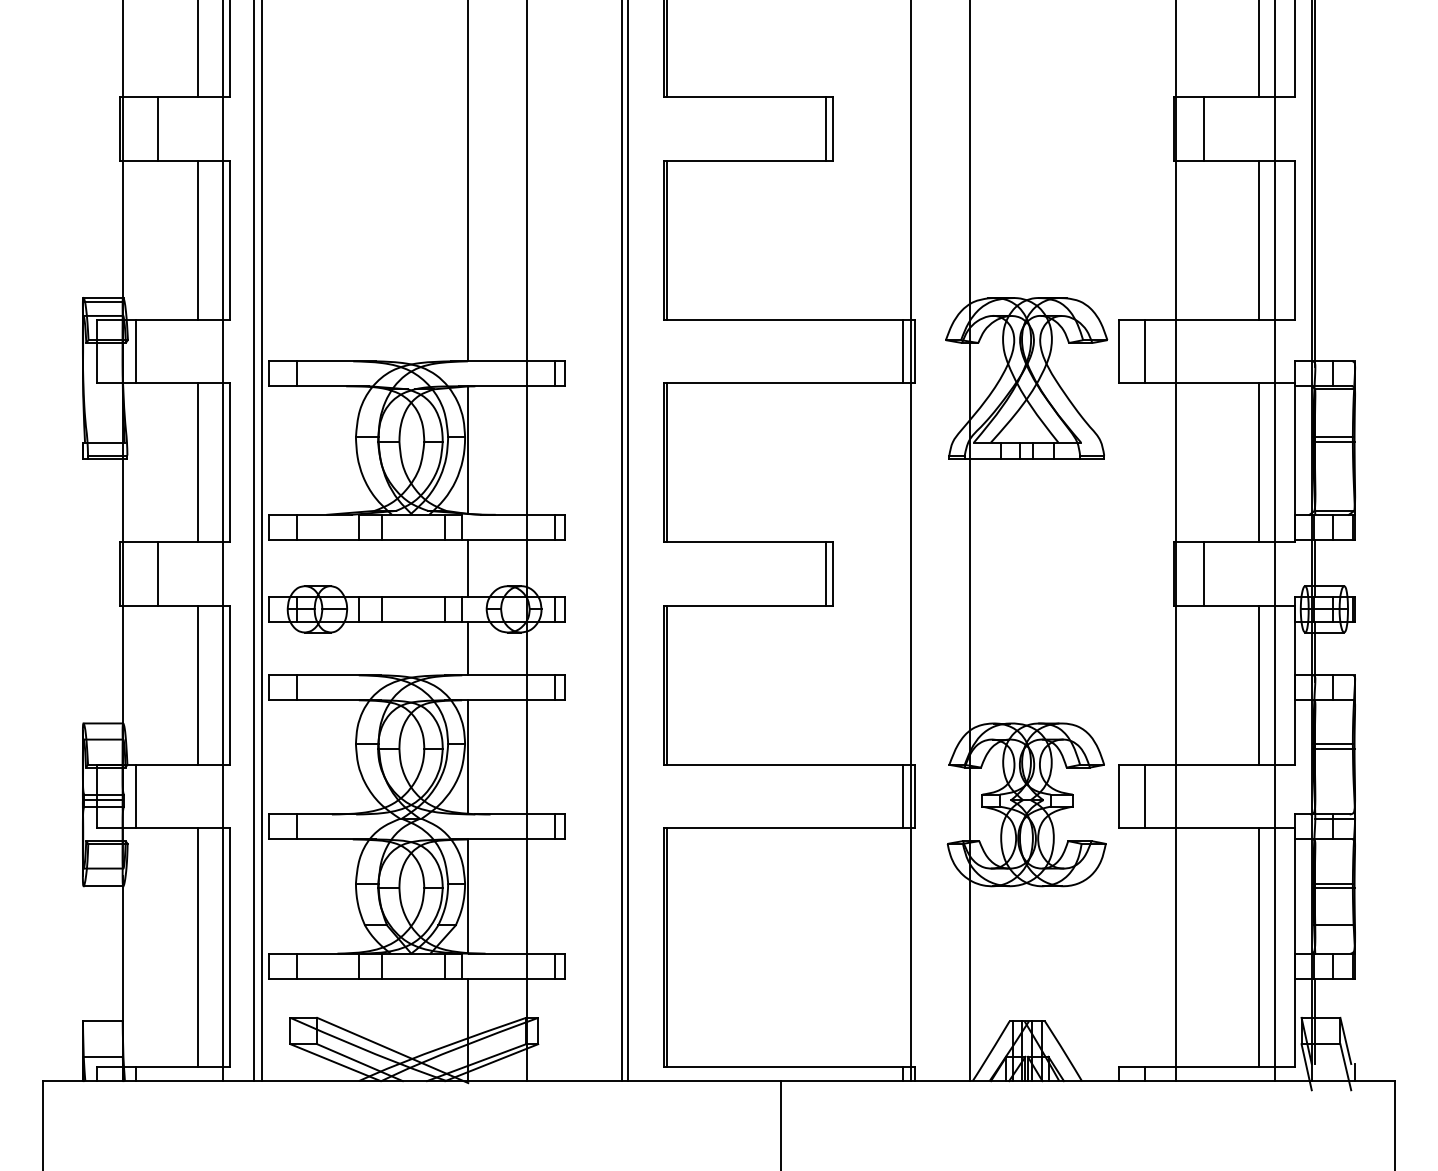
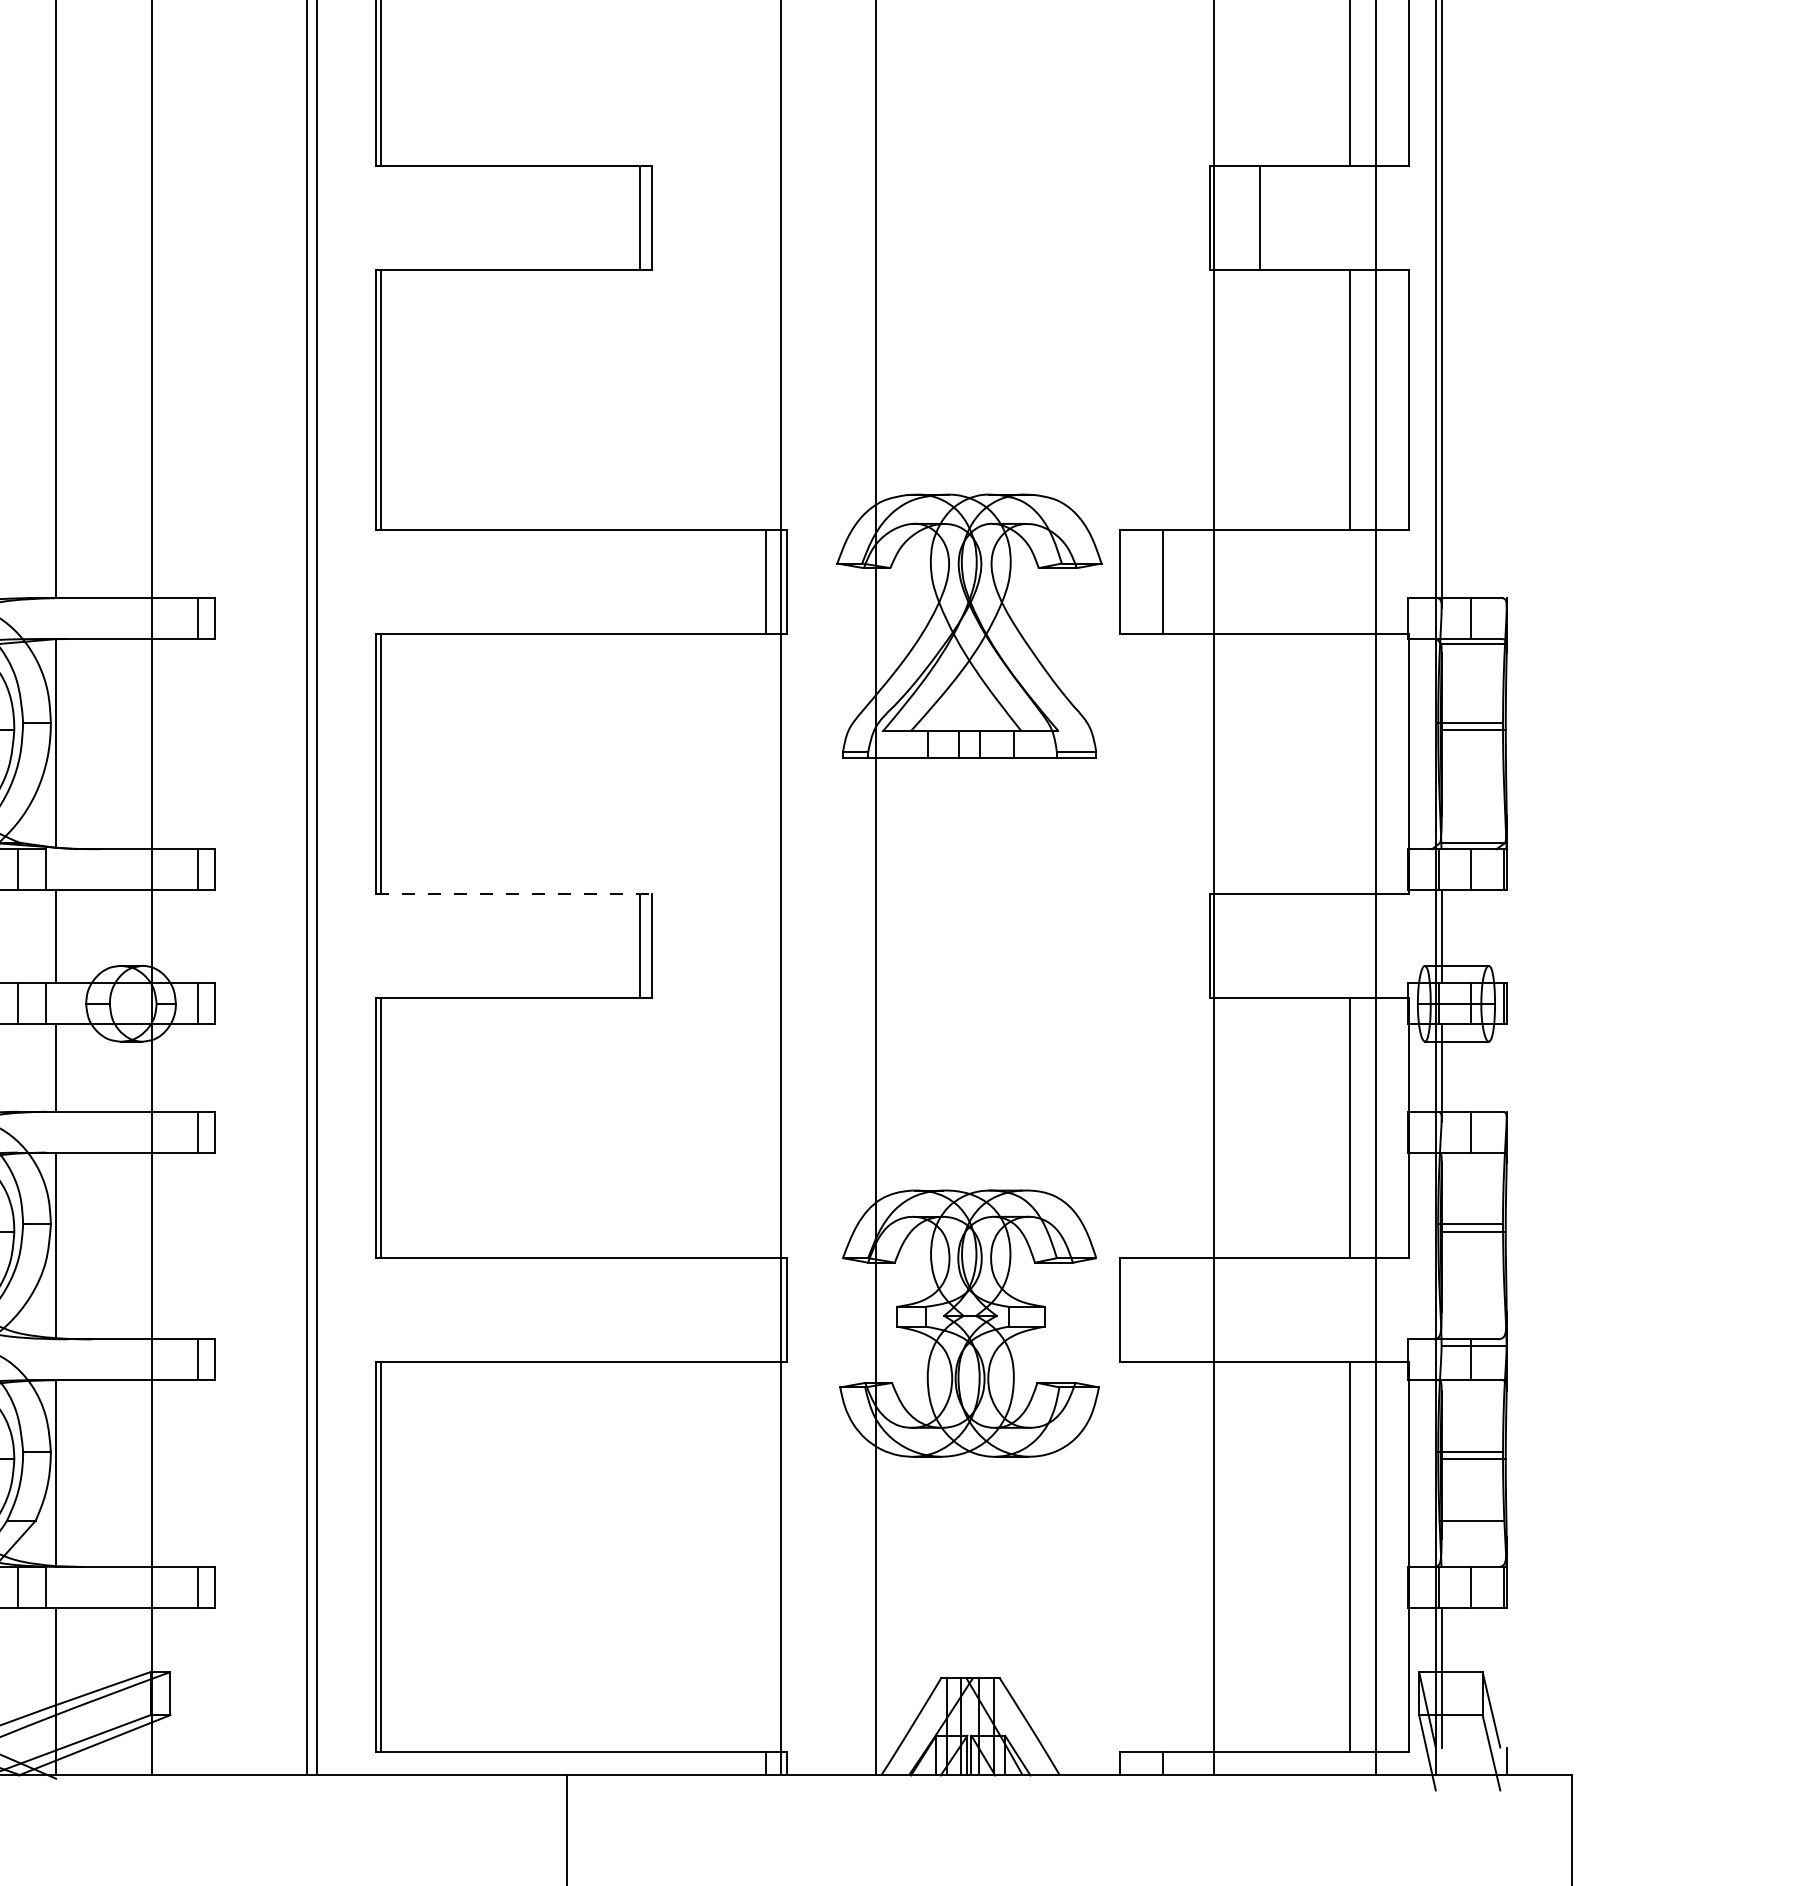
line: (1259, 462) -> (1350, 763), removed
line: (748, 542) -> (514, 894), solid -> dashed
line: (1204, 573) -> (1260, 945), removed
line: (902, 796) -> (766, 1309), removed
line: (1145, 796) -> (1163, 1309), removed

